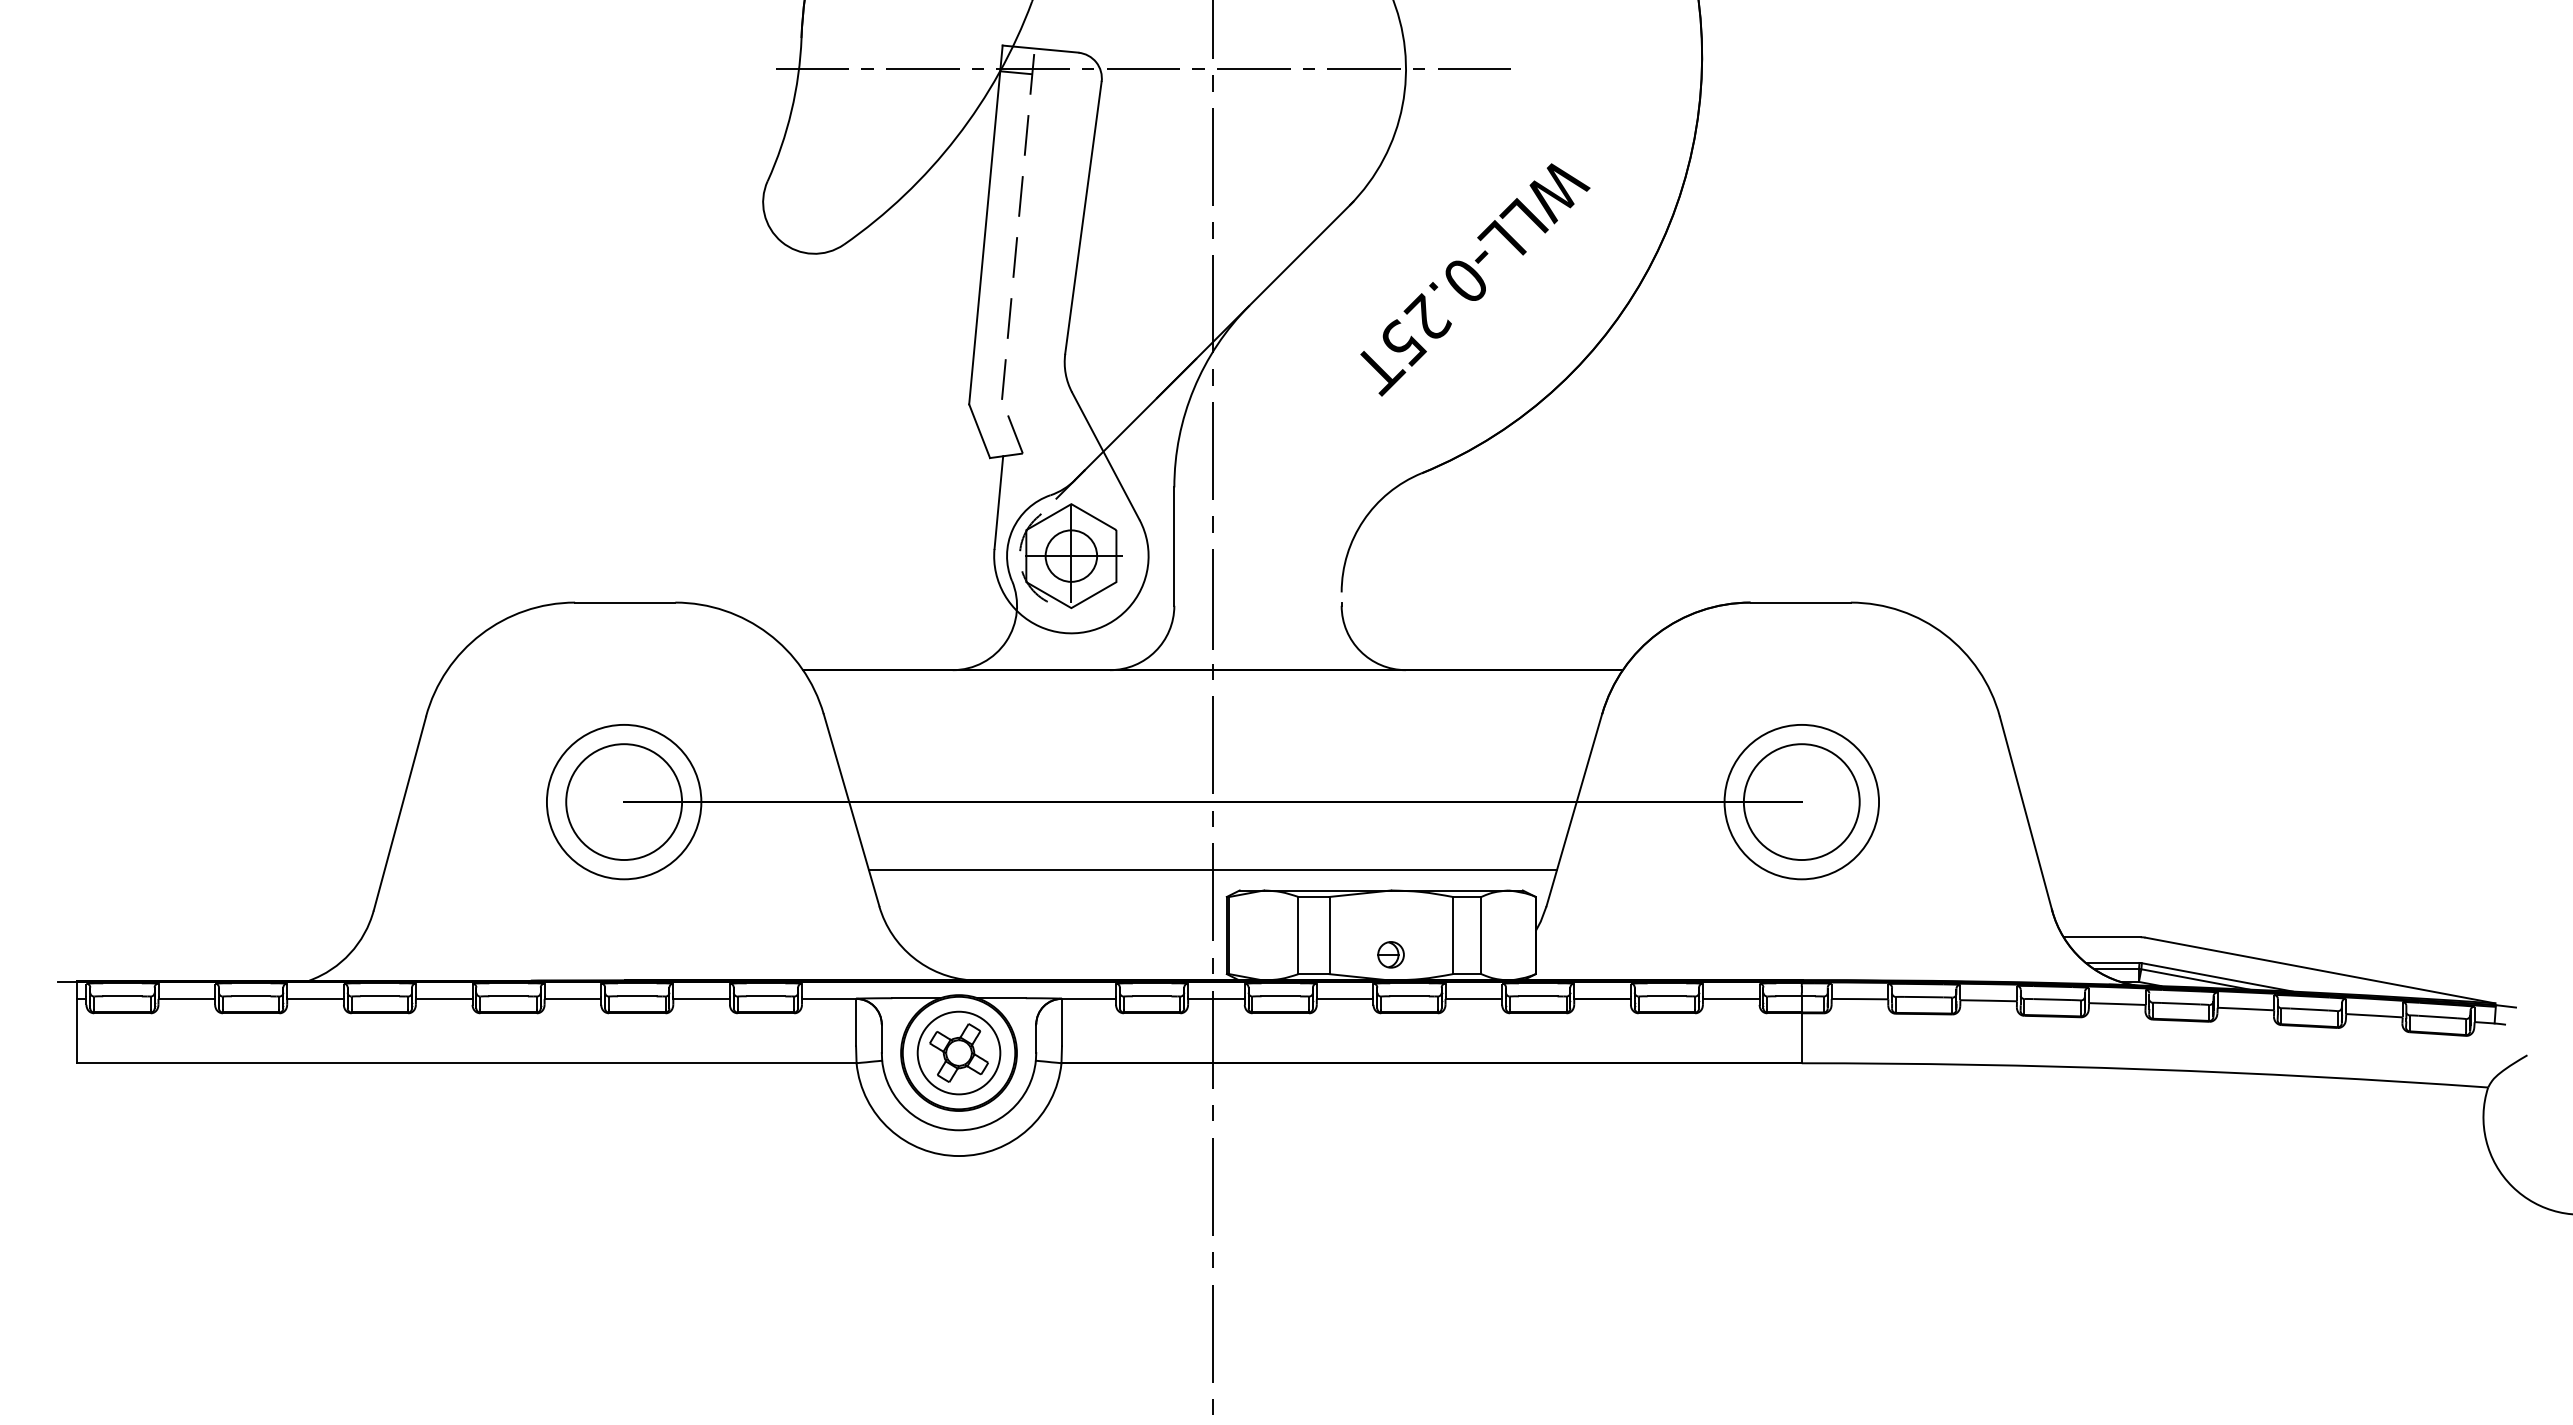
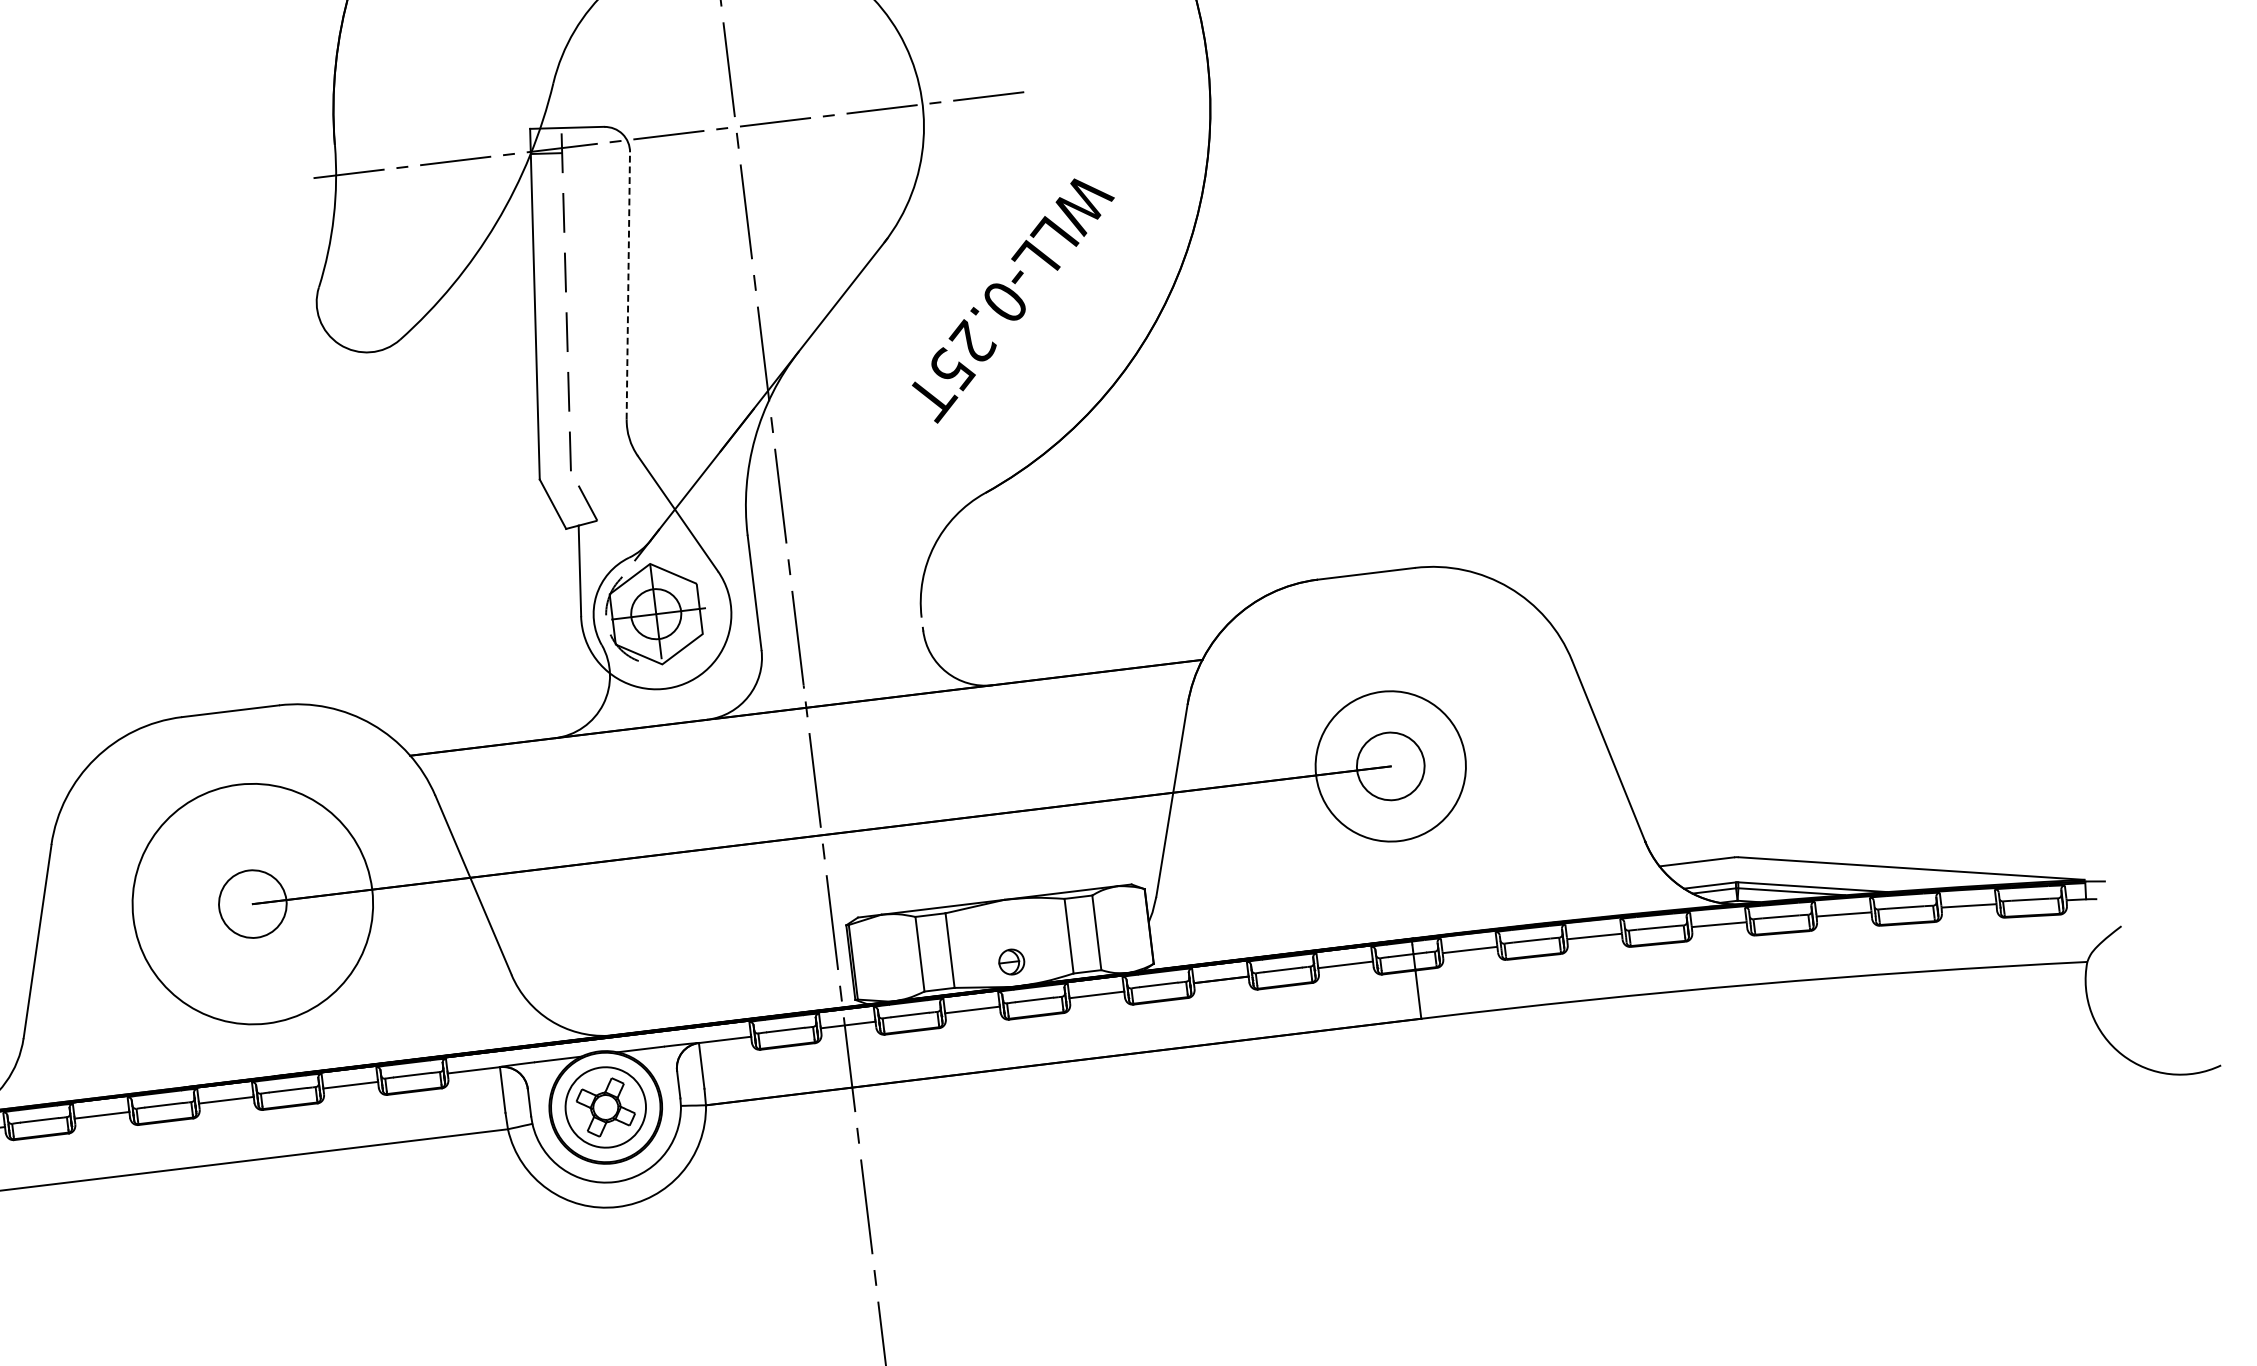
line: (1083, 217) -> (628, 285), solid -> dashed
circle: (623, 801) -> (252, 903), size x1.6
circle: (624, 802) -> (253, 904), size x0.6
circle: (1801, 802) -> (1390, 766), size x0.6
line: (1212, 869) -> (829, 900), removed

